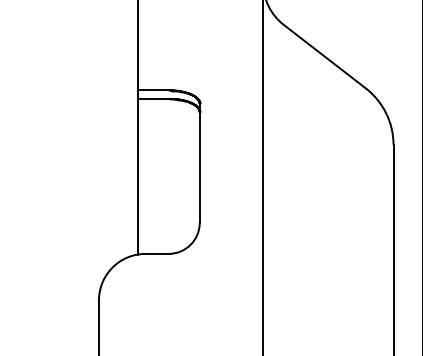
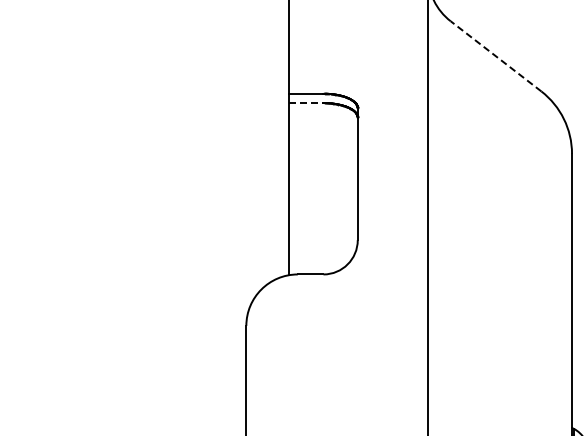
line: (324, 56) -> (495, 56), solid -> dashed
line: (153, 99) -> (306, 103), solid -> dashed

